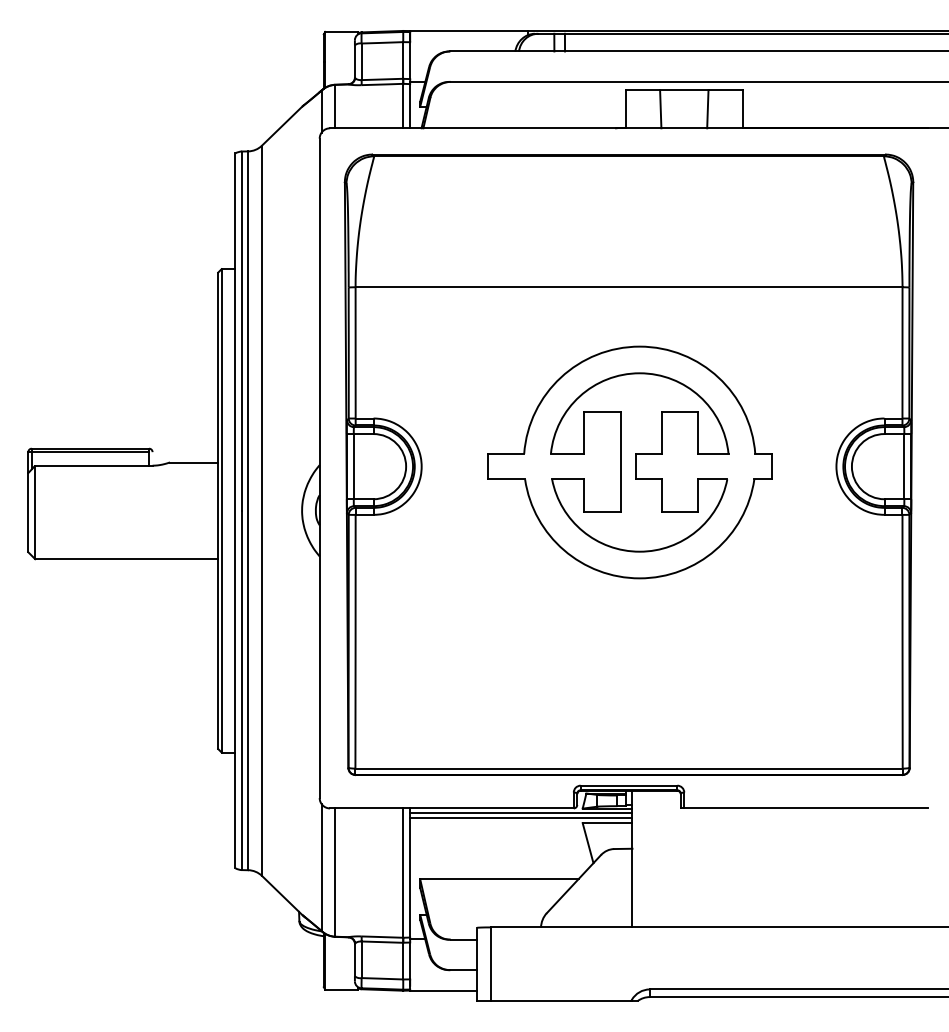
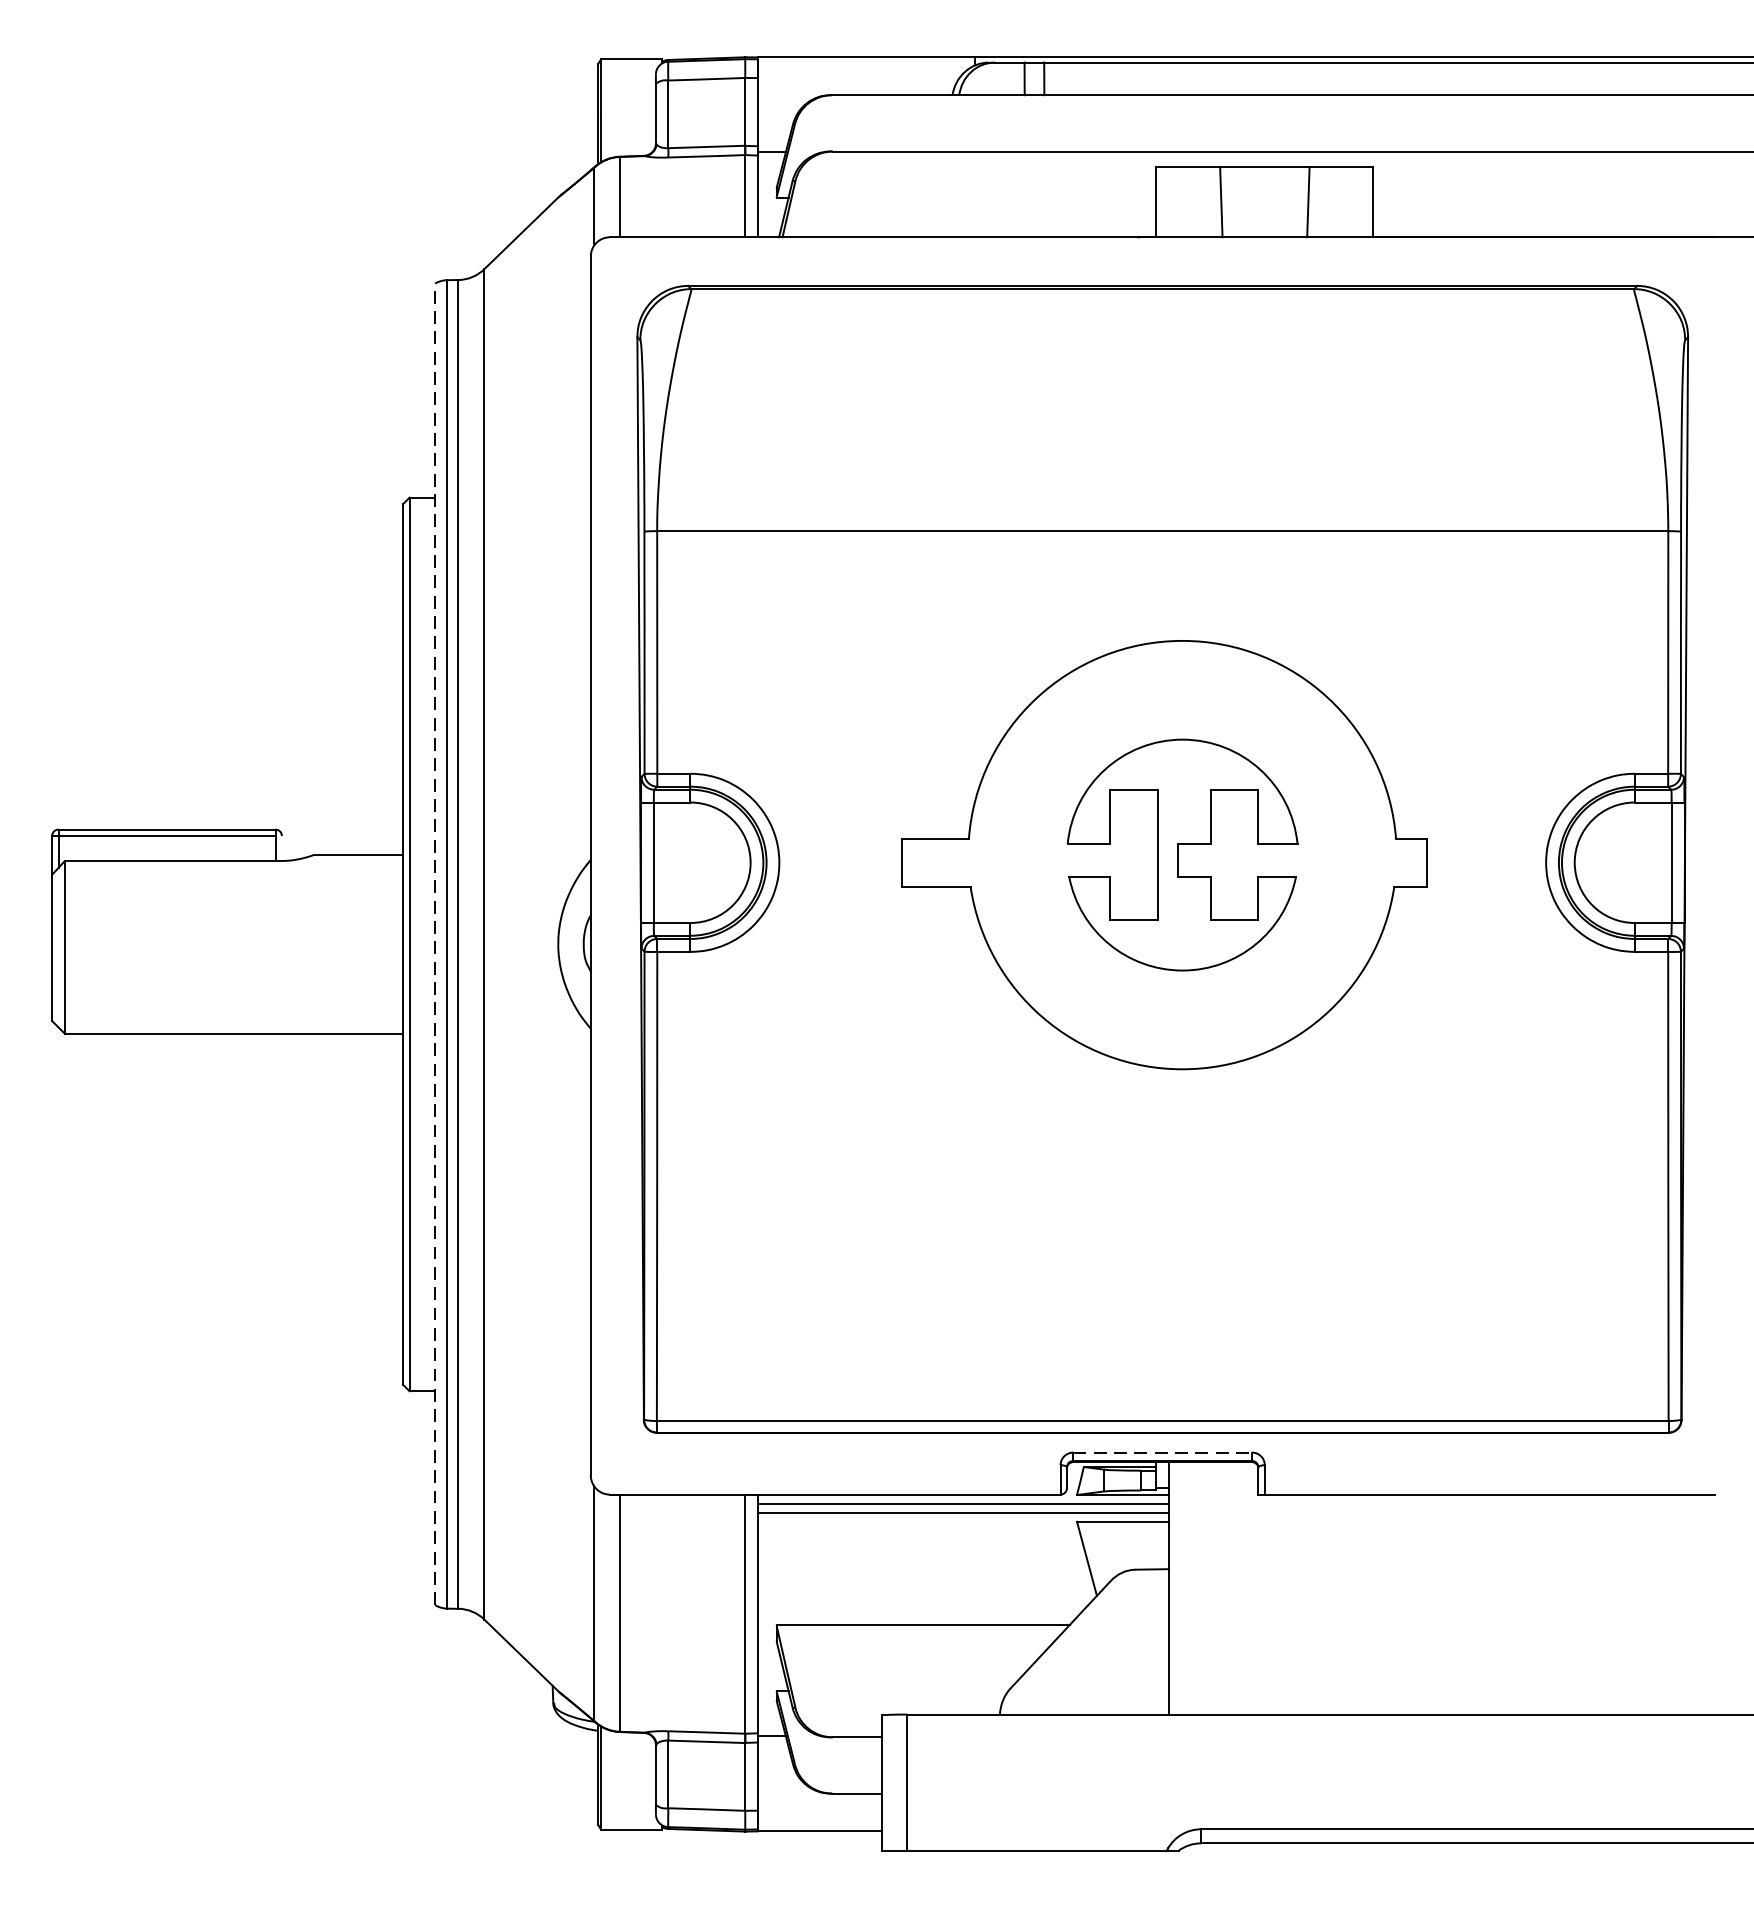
part: (639, 462) -> (1182, 855), size x0.7
line: (235, 510) -> (435, 943), solid -> dashed
line: (629, 785) -> (1163, 1452), solid -> dashed

